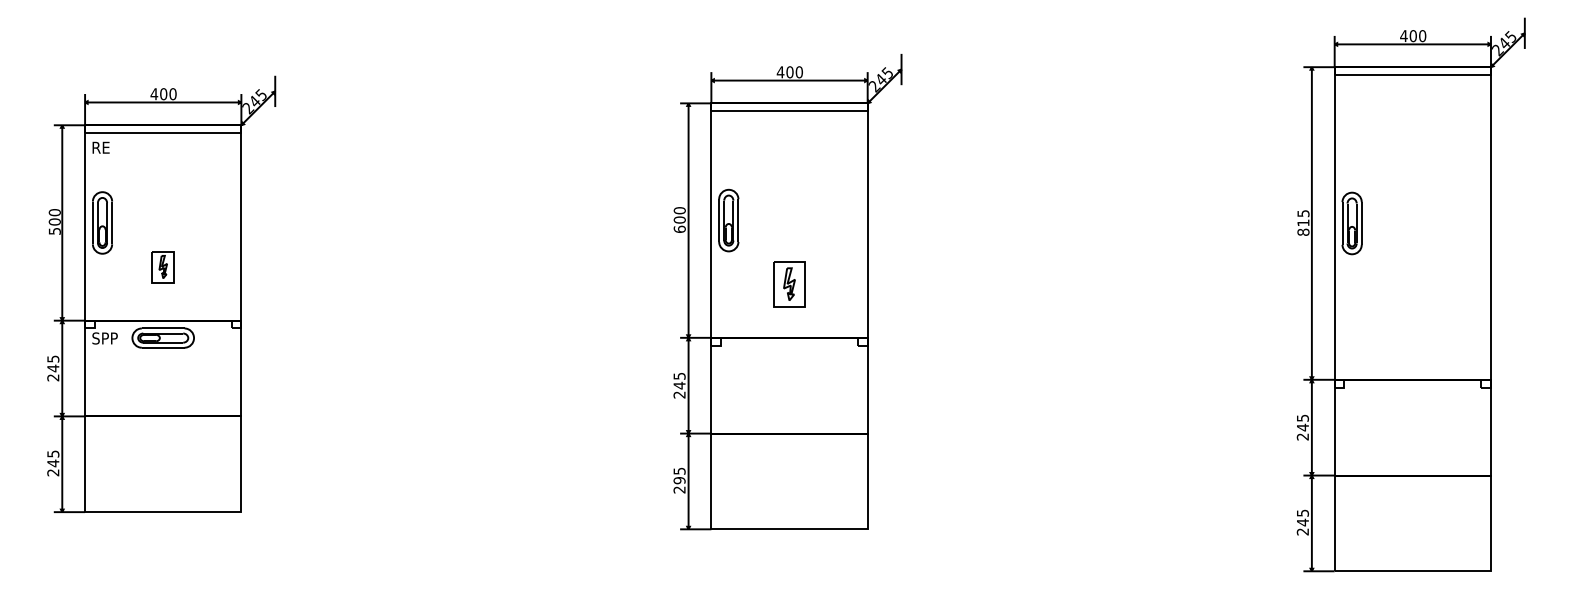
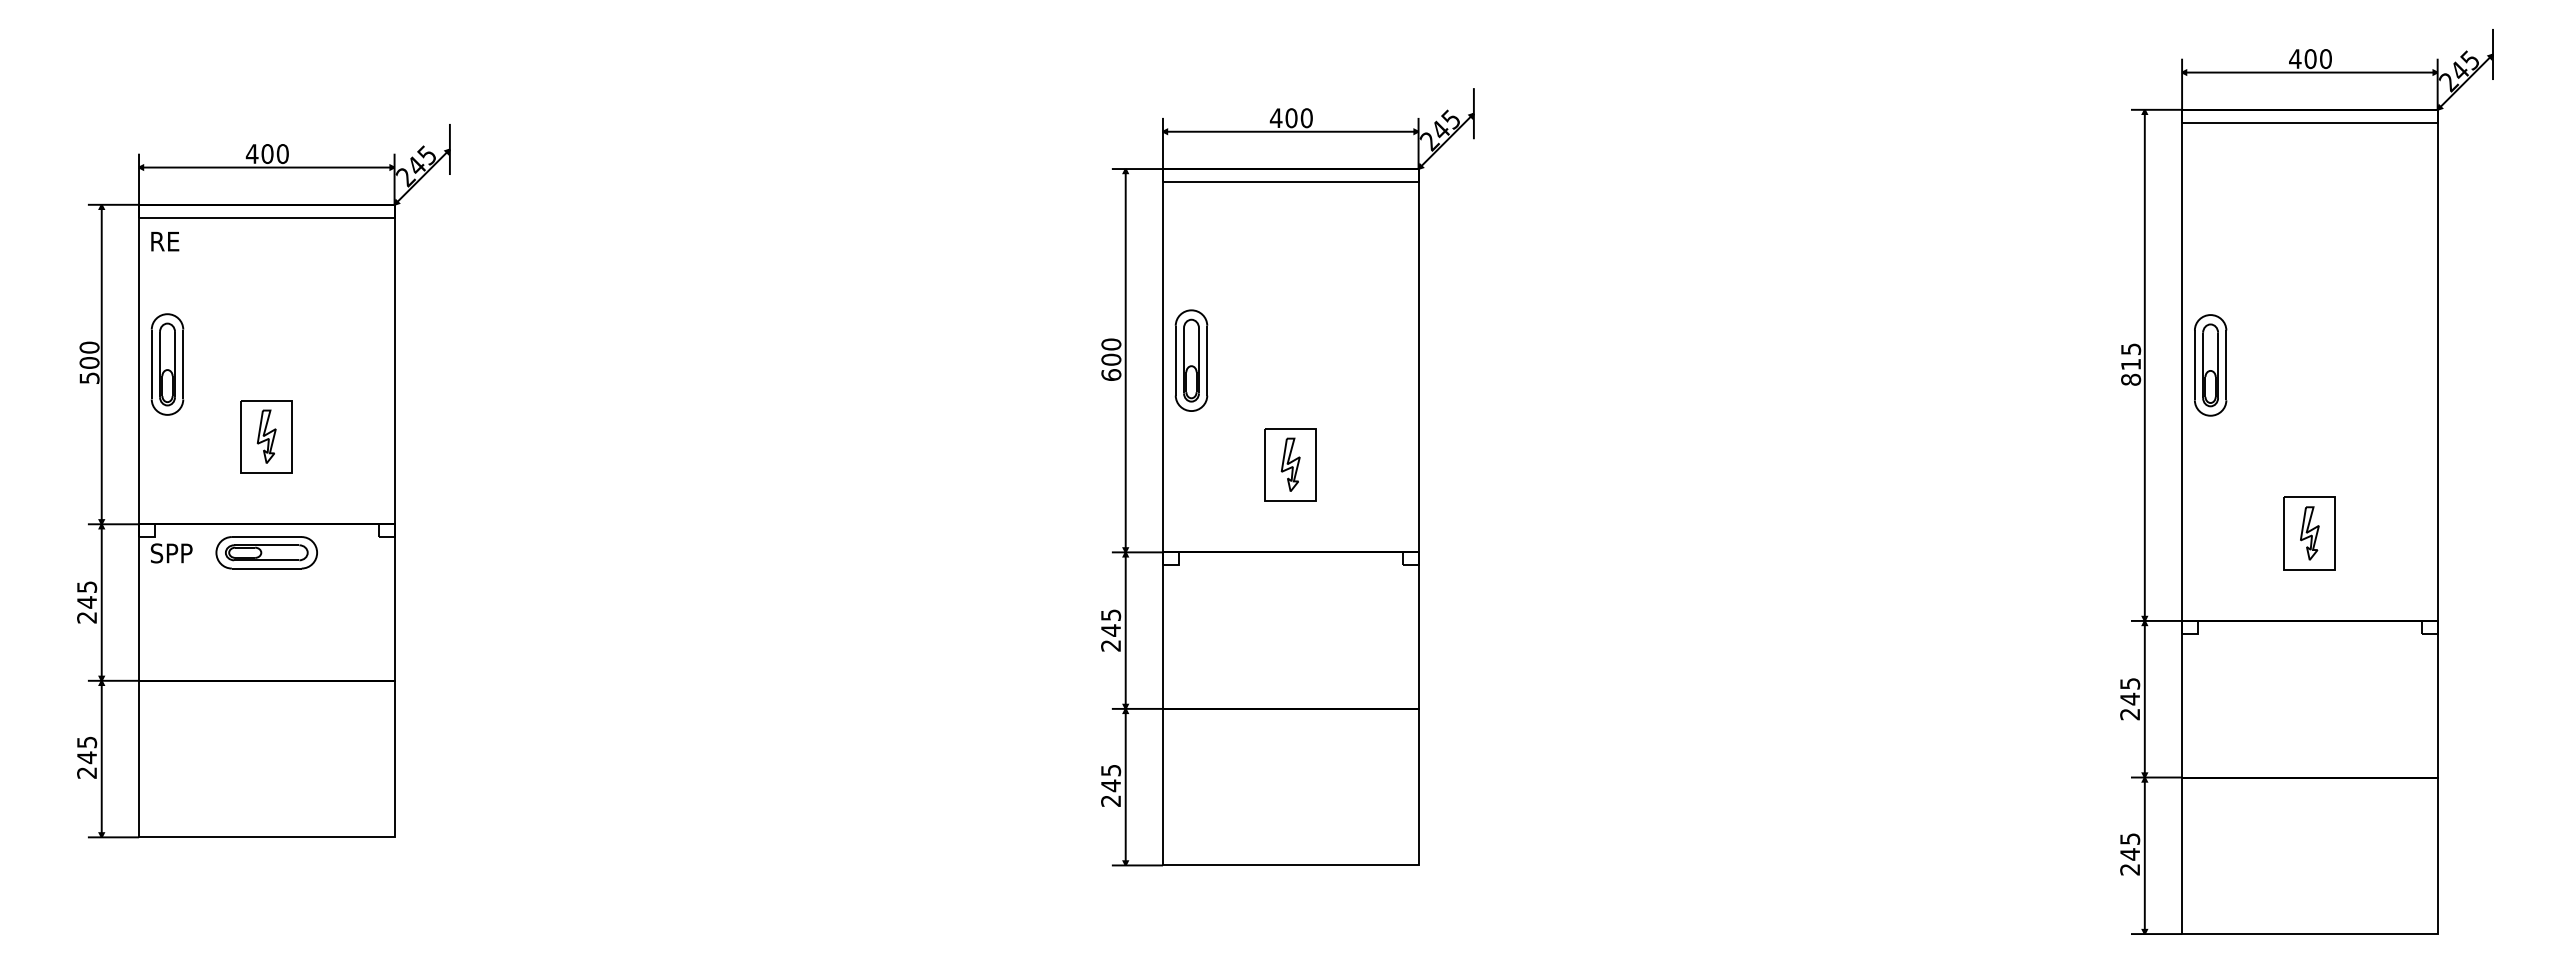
part: (163, 266) -> (267, 435), size x1.43
part: (1412, 326) -> (2309, 533), added
text: (679, 480) -> (1110, 785), 295 -> 245

